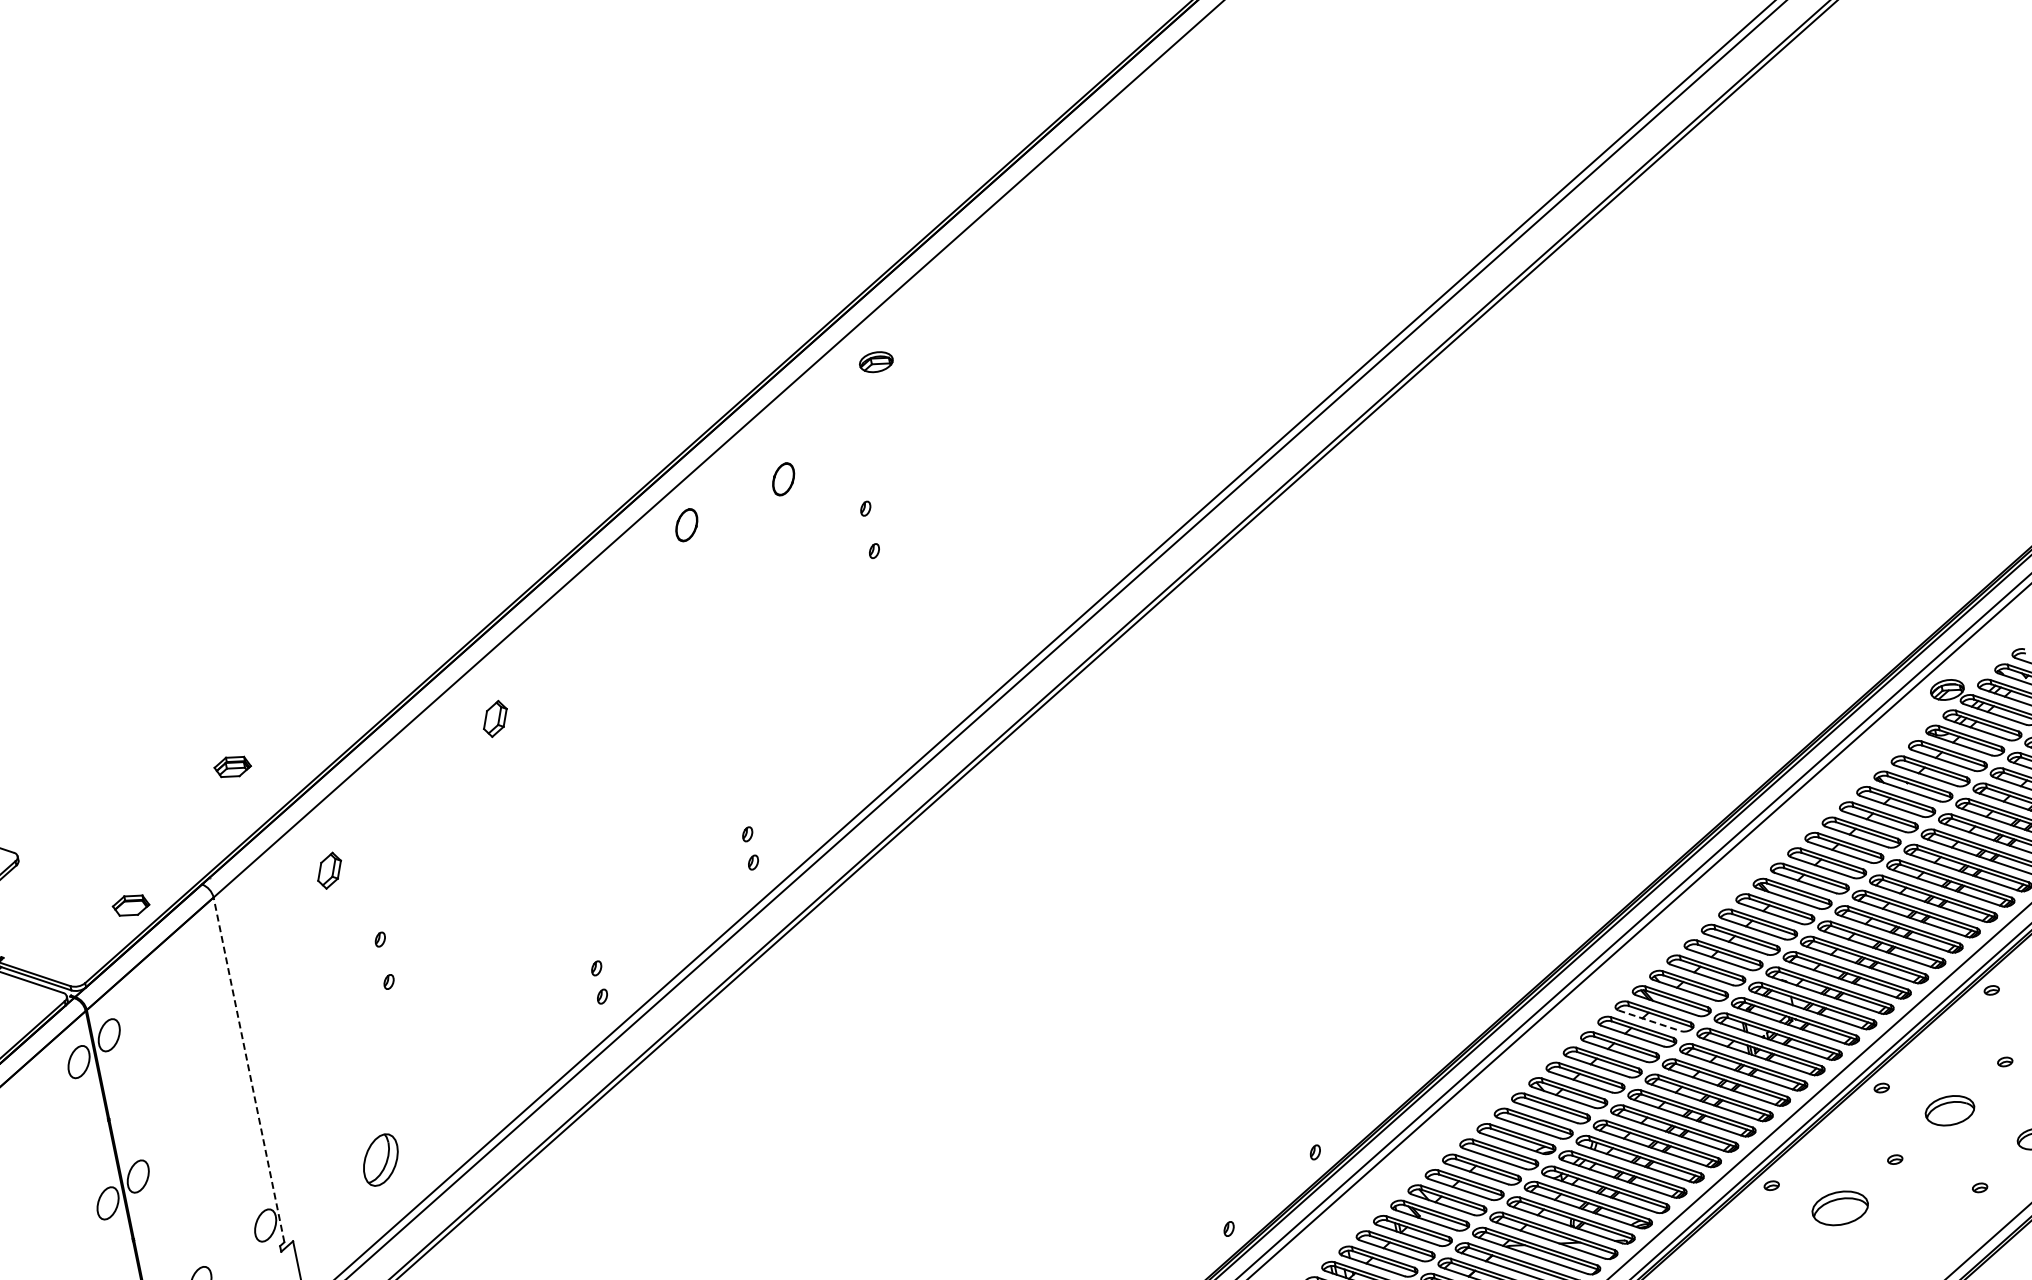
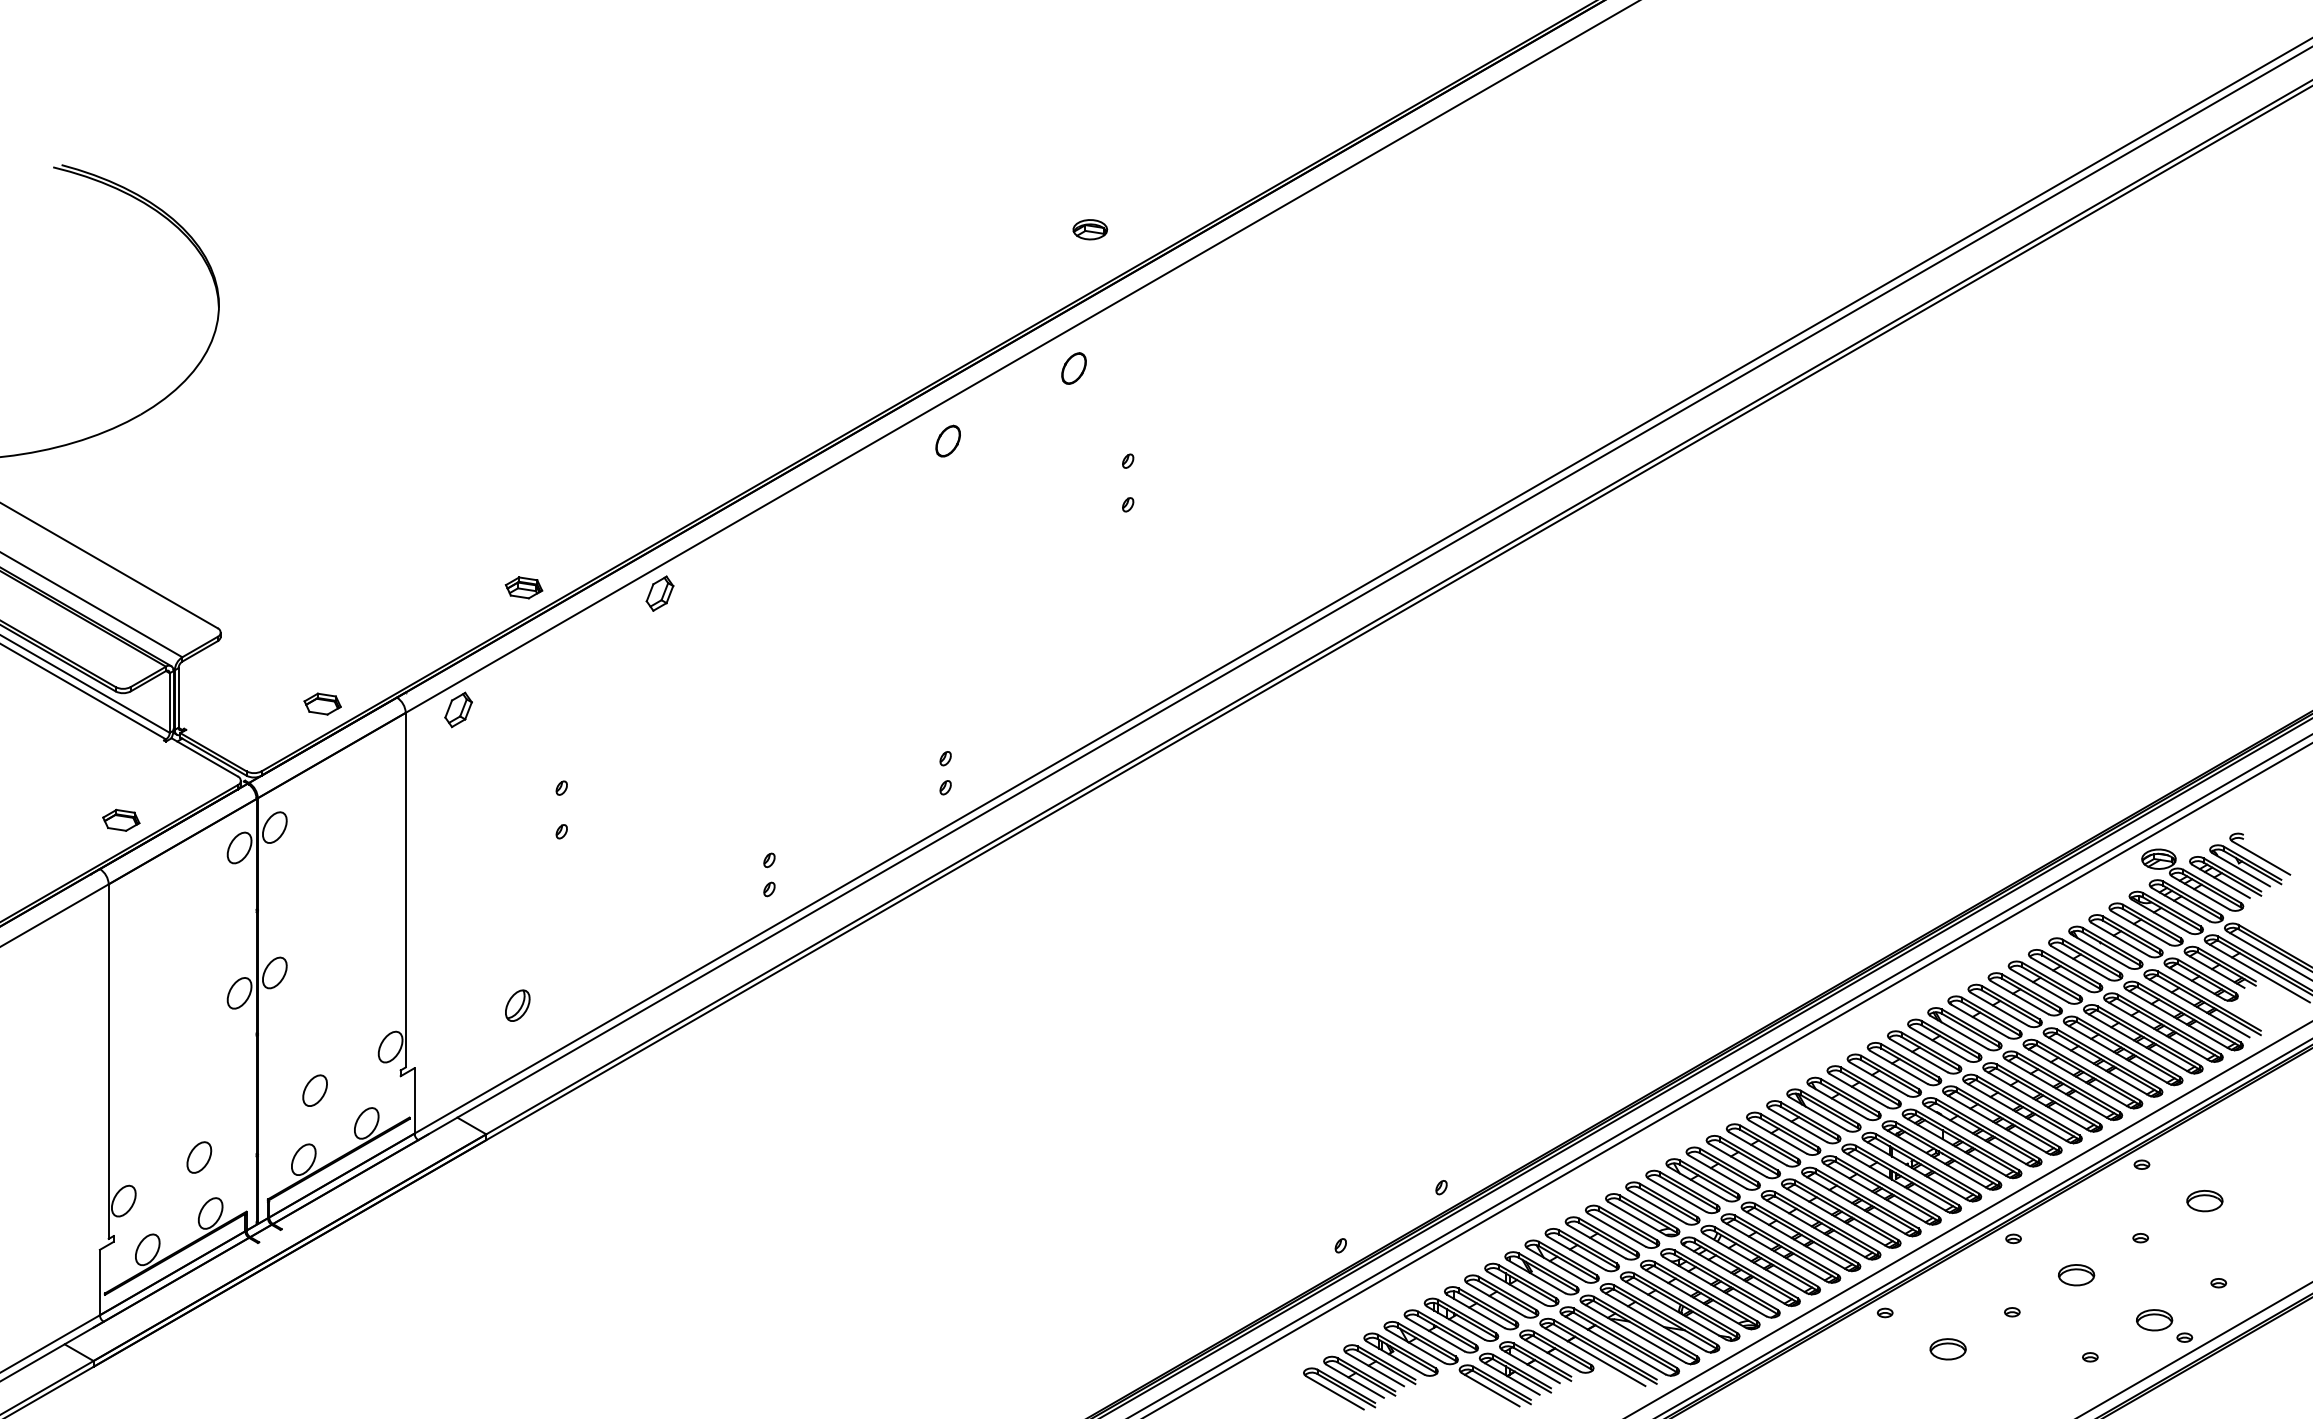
part: (876, 361) -> (1090, 229), moved
part: (783, 479) -> (1073, 368), moved
part: (494, 718) -> (659, 593), moved
part: (232, 766) -> (523, 587), moved
part: (329, 870) -> (458, 709), moved
line: (1650, 1020) -> (1798, 1125), dashed -> solid
line: (248, 1069) -> (405, 889), dashed -> solid
part: (1950, 1111) -> (2076, 1275), size x0.71
part: (380, 1159) -> (517, 1005), size x0.62
part: (1839, 1208) -> (1947, 1349), size x0.62

